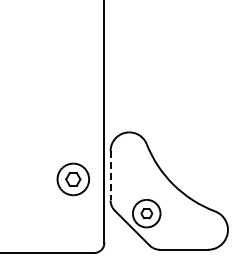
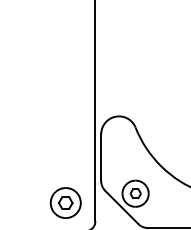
line: (110, 175) -> (101, 157), dashed -> solid
part: (72, 179) -> (64, 203), moved

